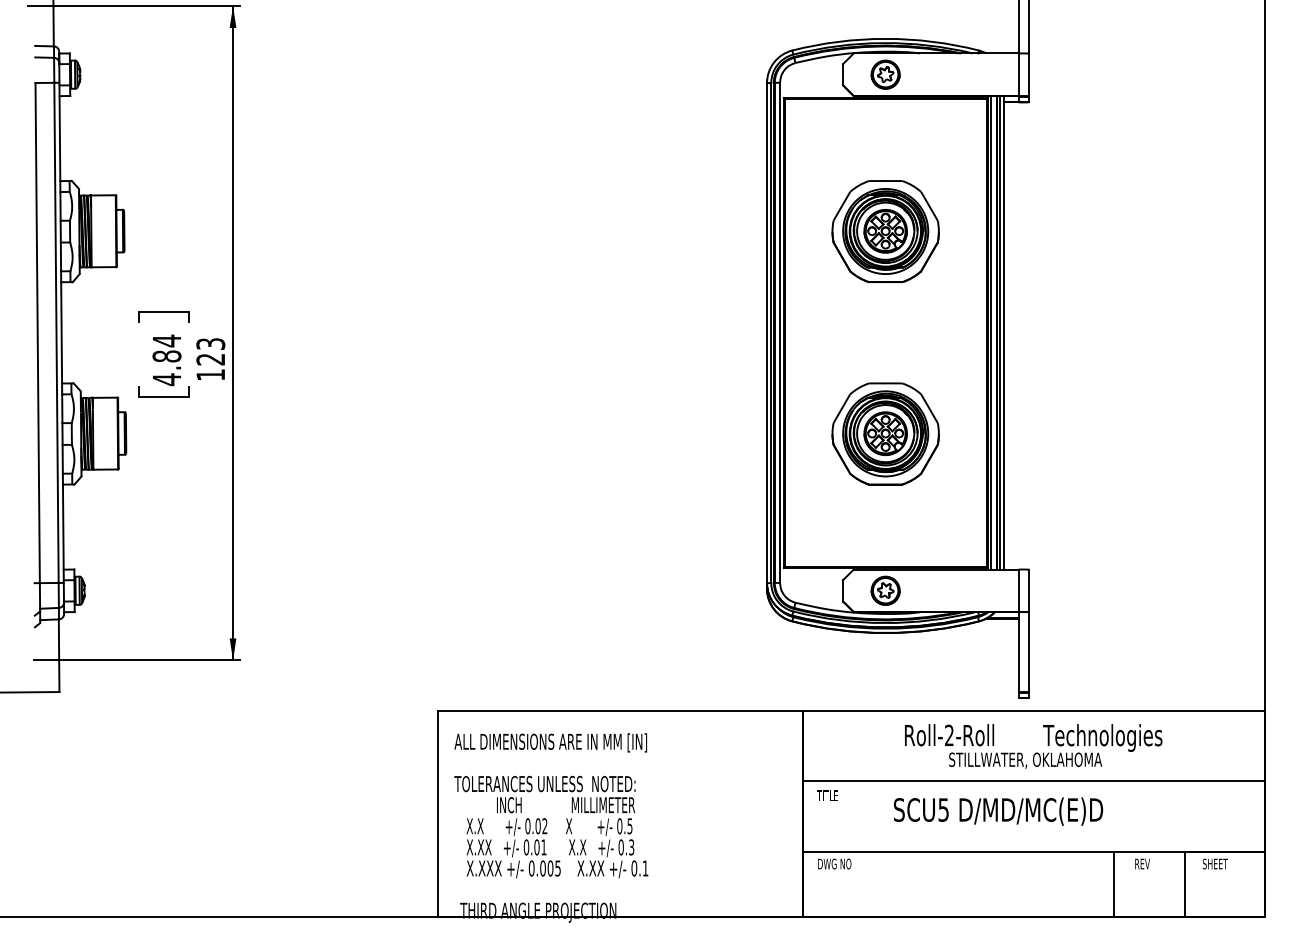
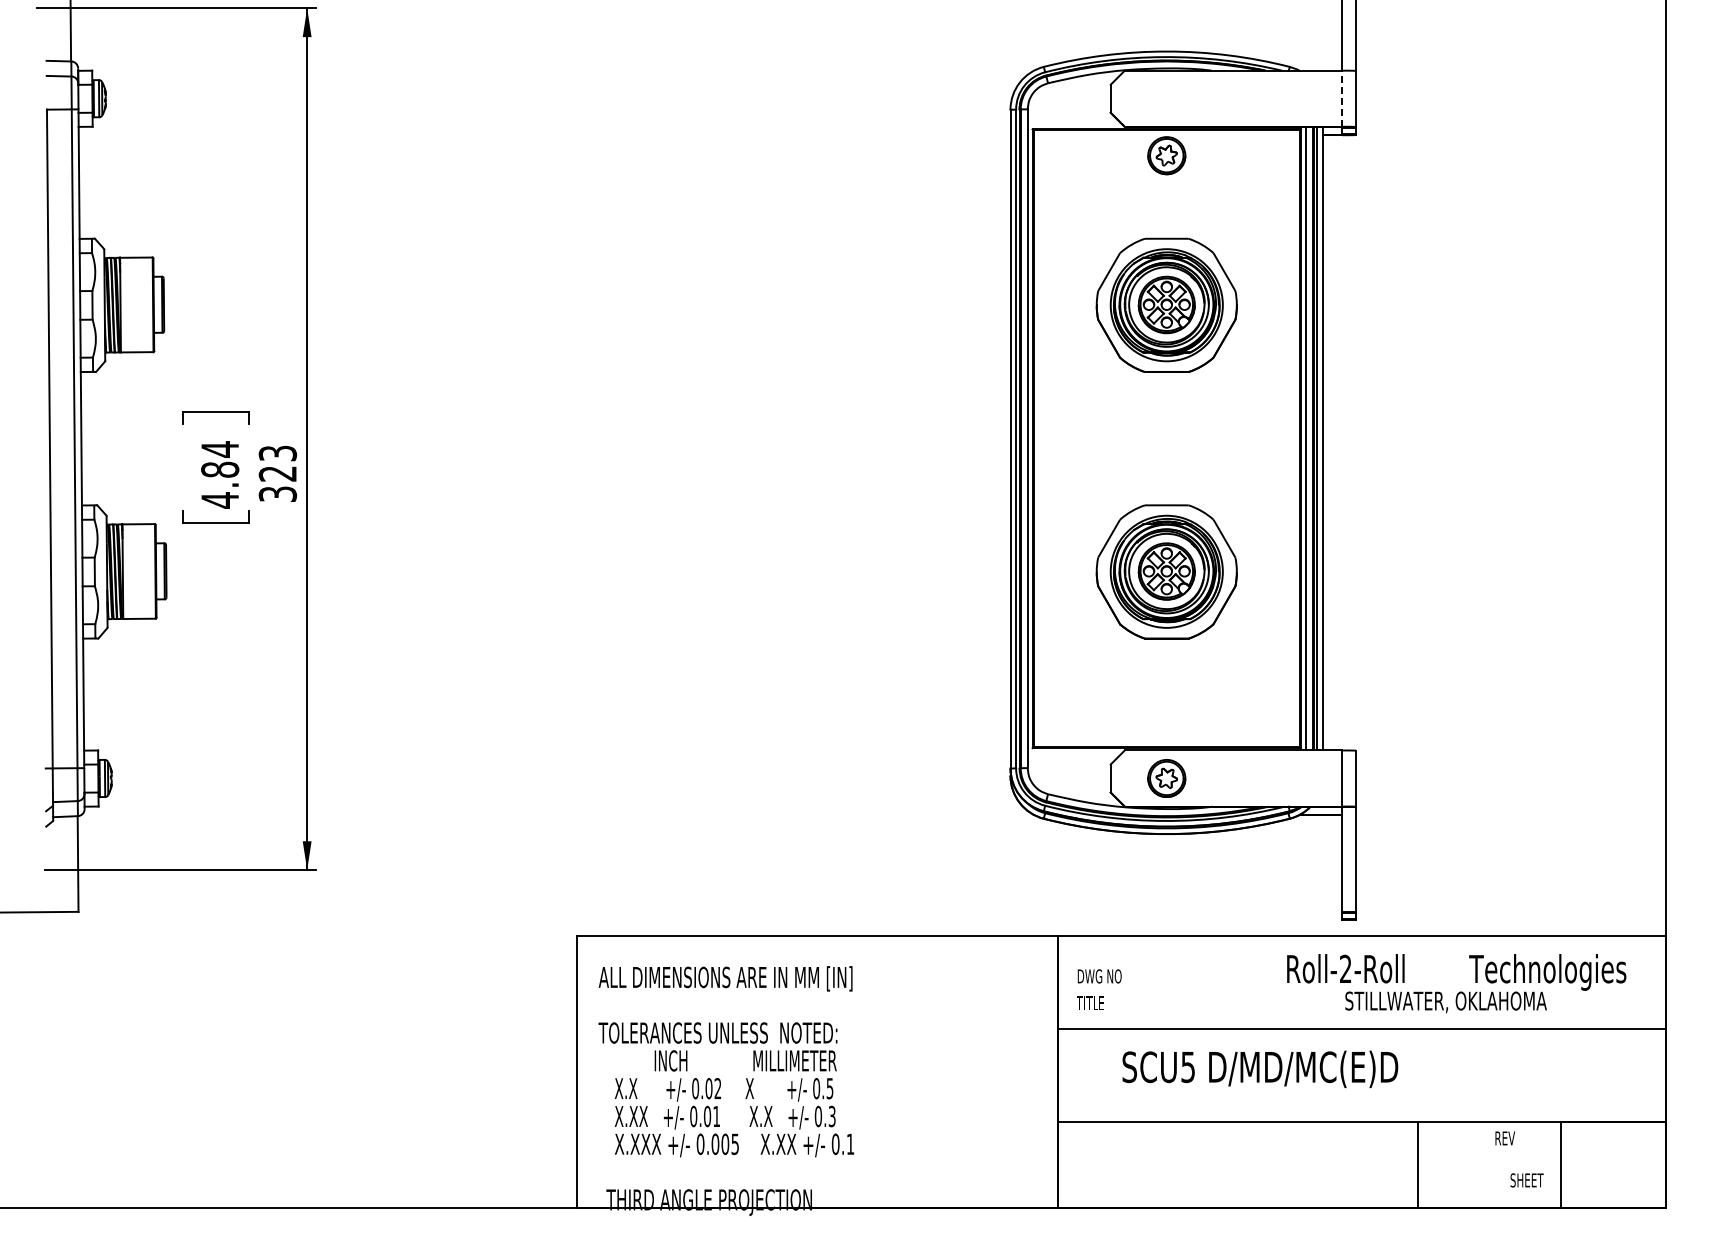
part: (885, 74) -> (1166, 155), moved
line: (1019, 74) -> (1342, 98), solid -> dashed
text: (210, 374) -> (277, 493), 123 -> 323
text: (1033, 746) -> (1456, 983), moved
text: (827, 795) -> (1090, 1002), moved
text: (998, 811) -> (1260, 1069), moved
text: (834, 864) -> (1099, 976), moved
text: (1214, 864) -> (1526, 1180), moved
line: (1113, 883) -> (1417, 1164), moved

